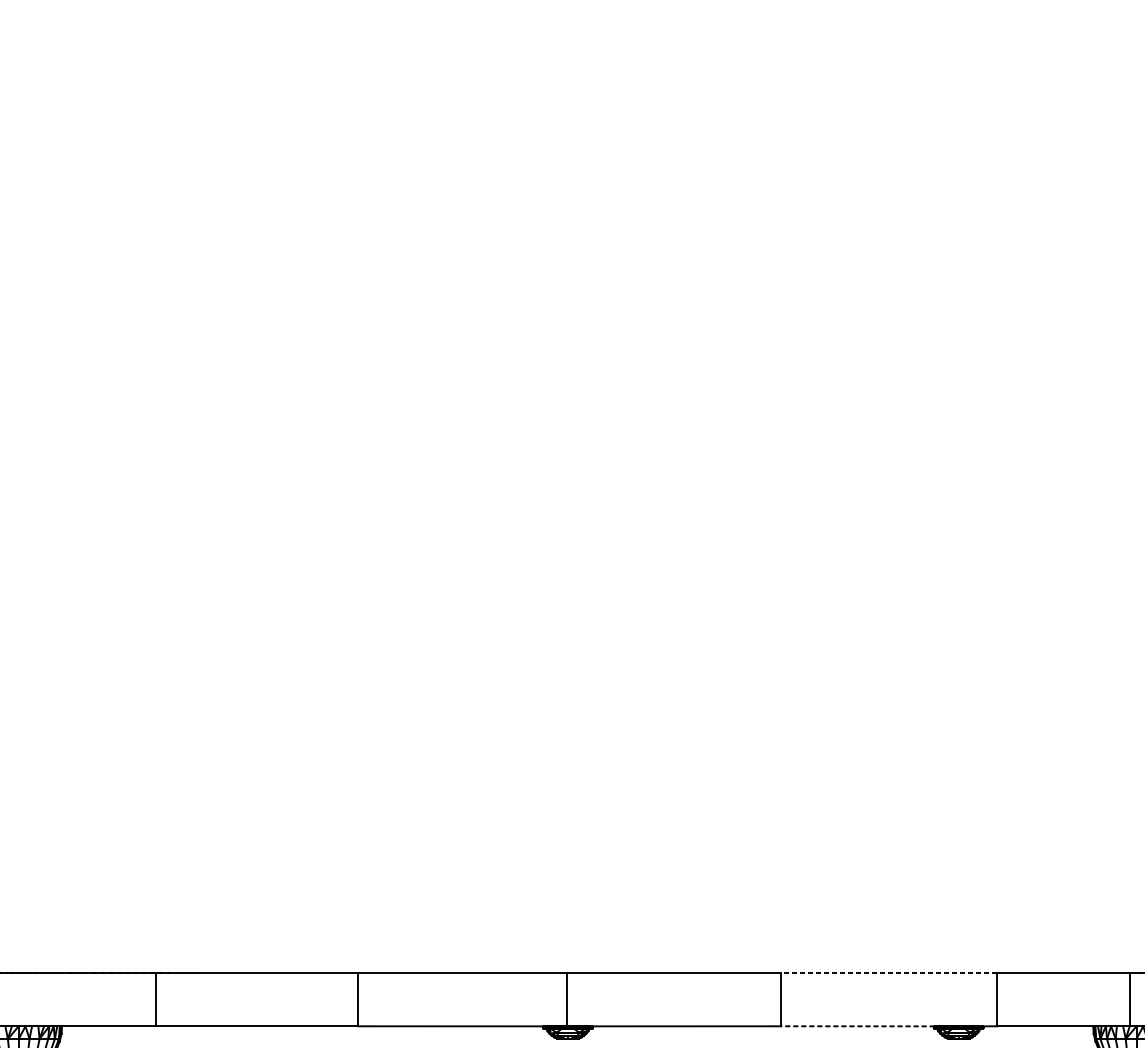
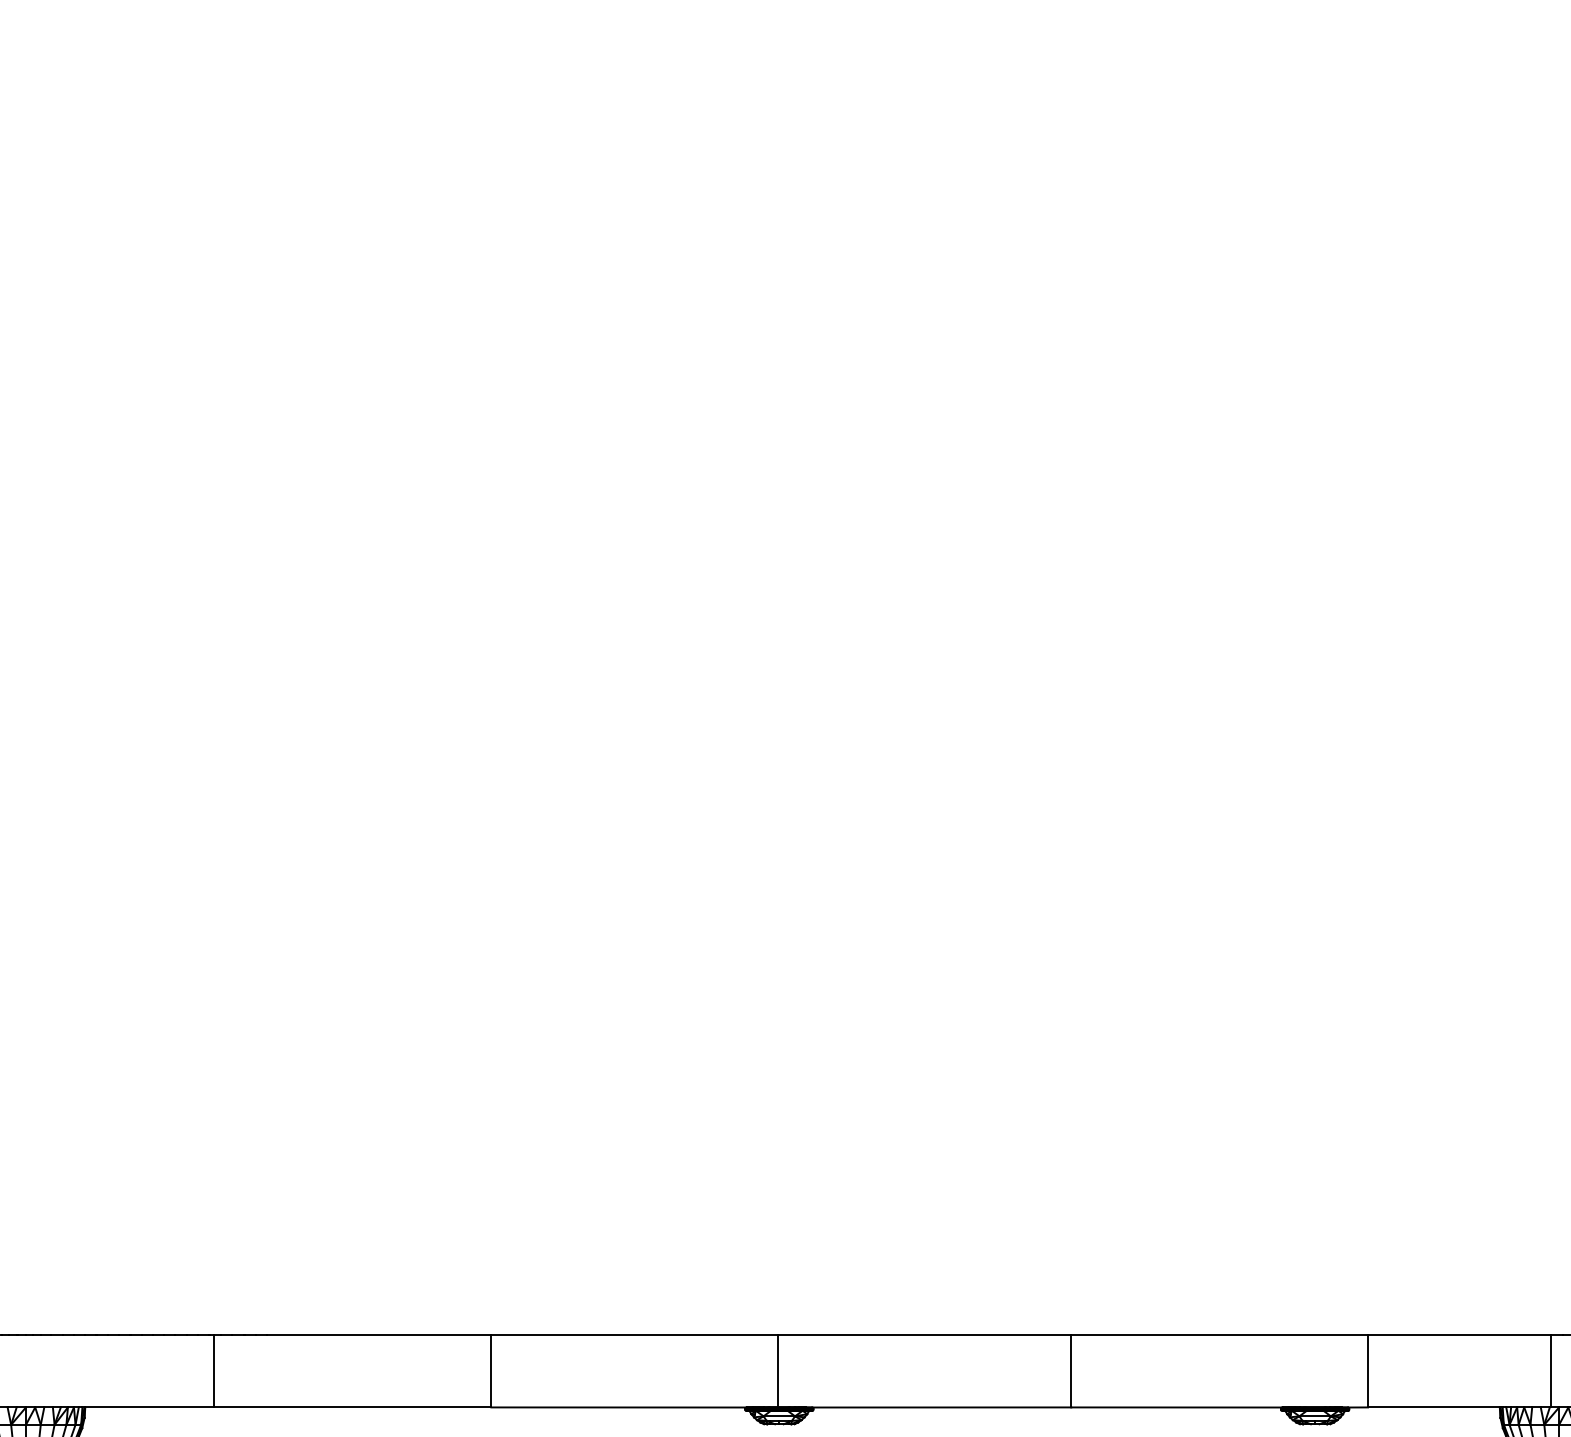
line: (888, 973) -> (1219, 1334), dashed -> solid
line: (857, 1026) -> (1176, 1407), dashed -> solid

